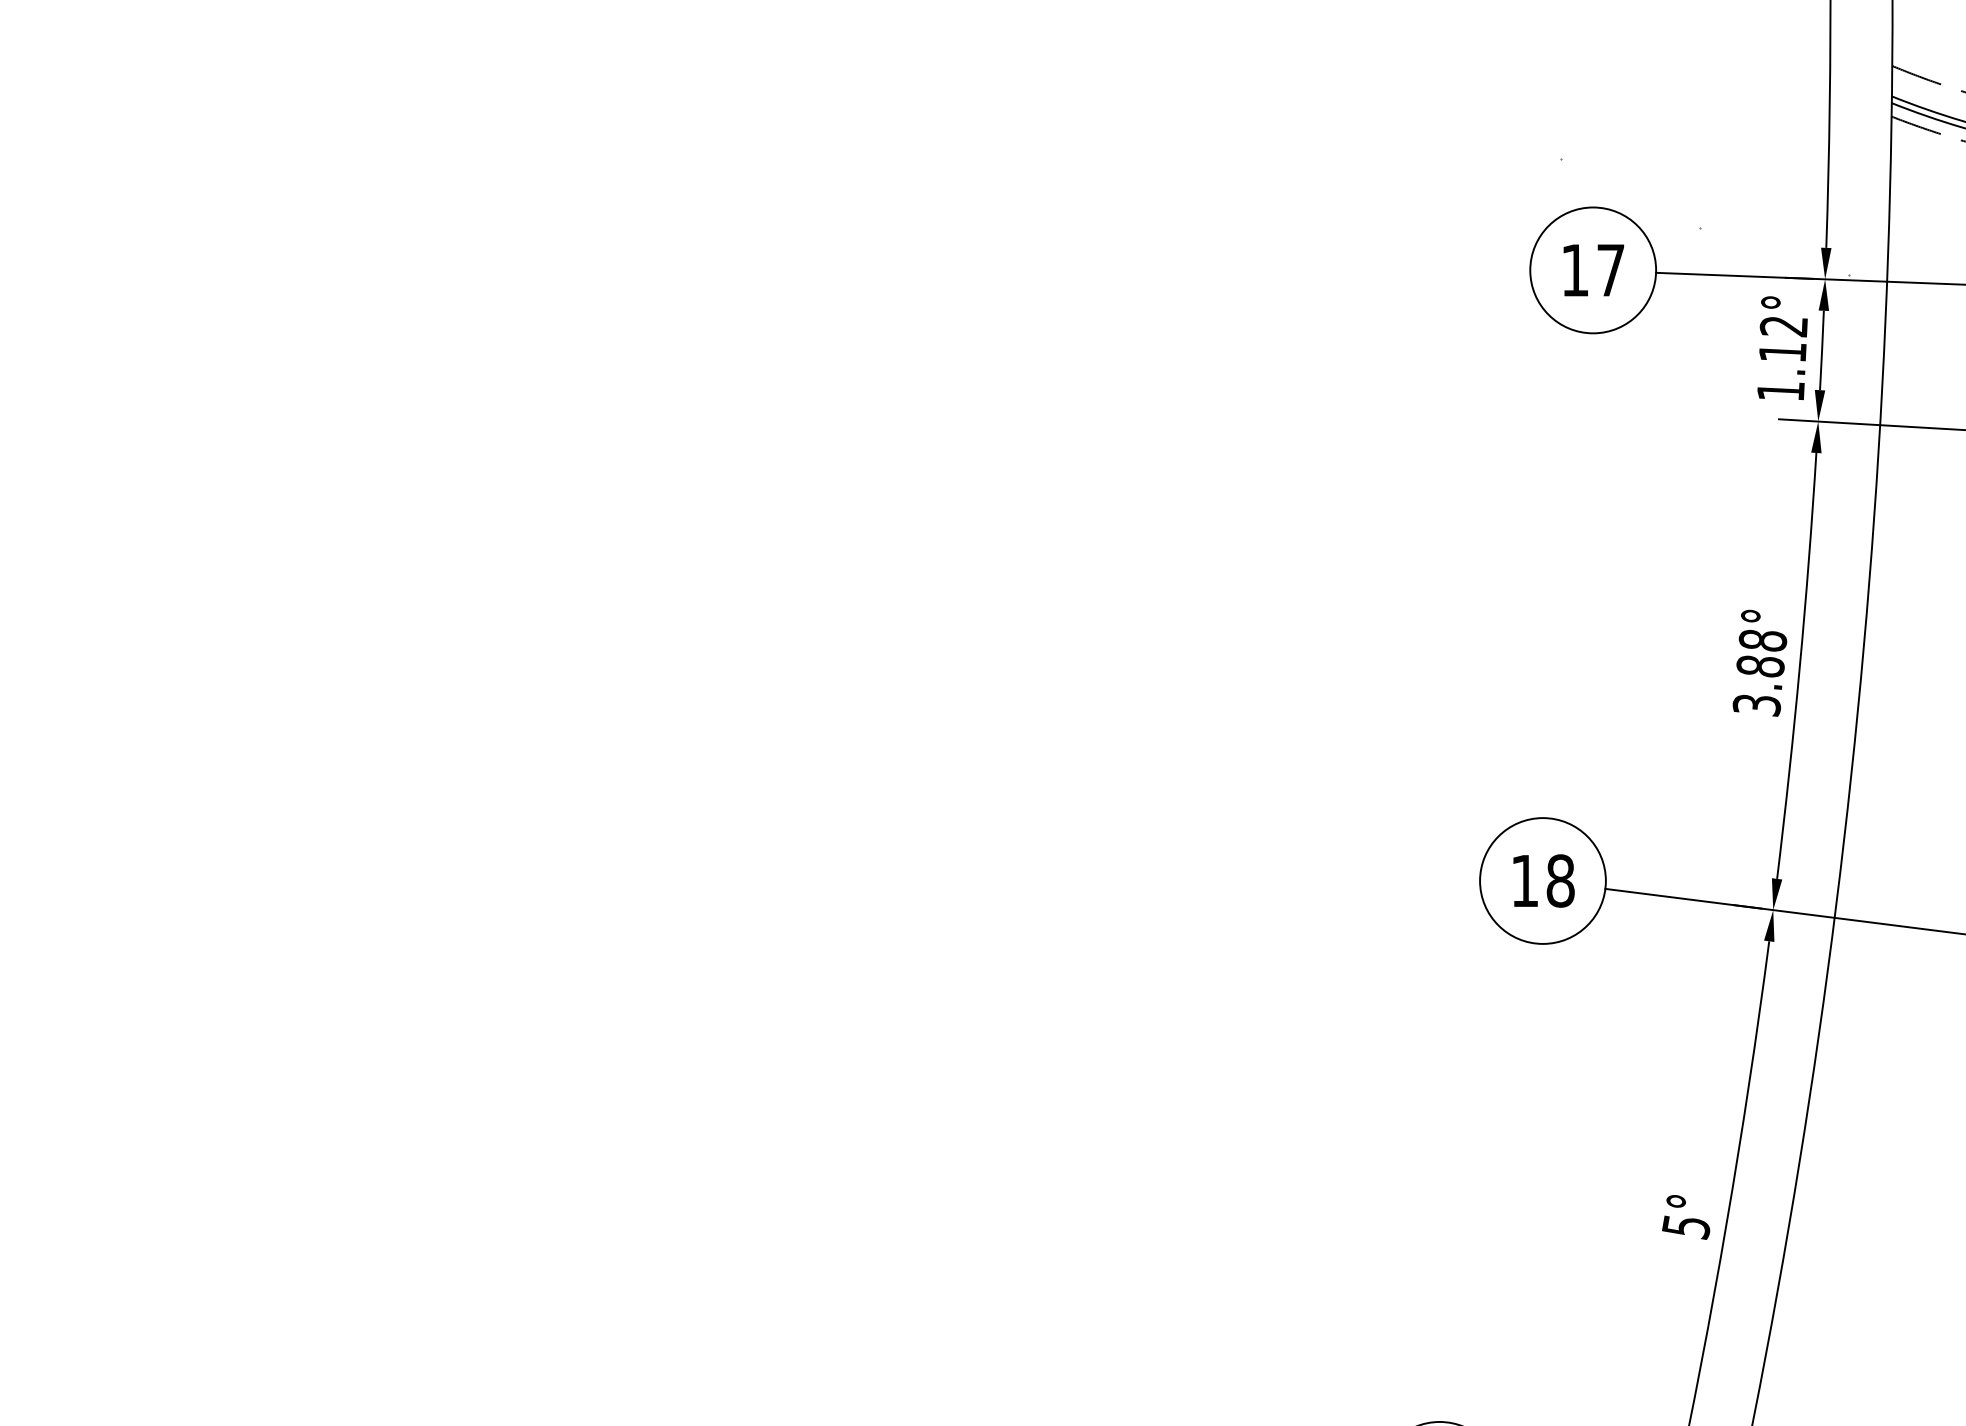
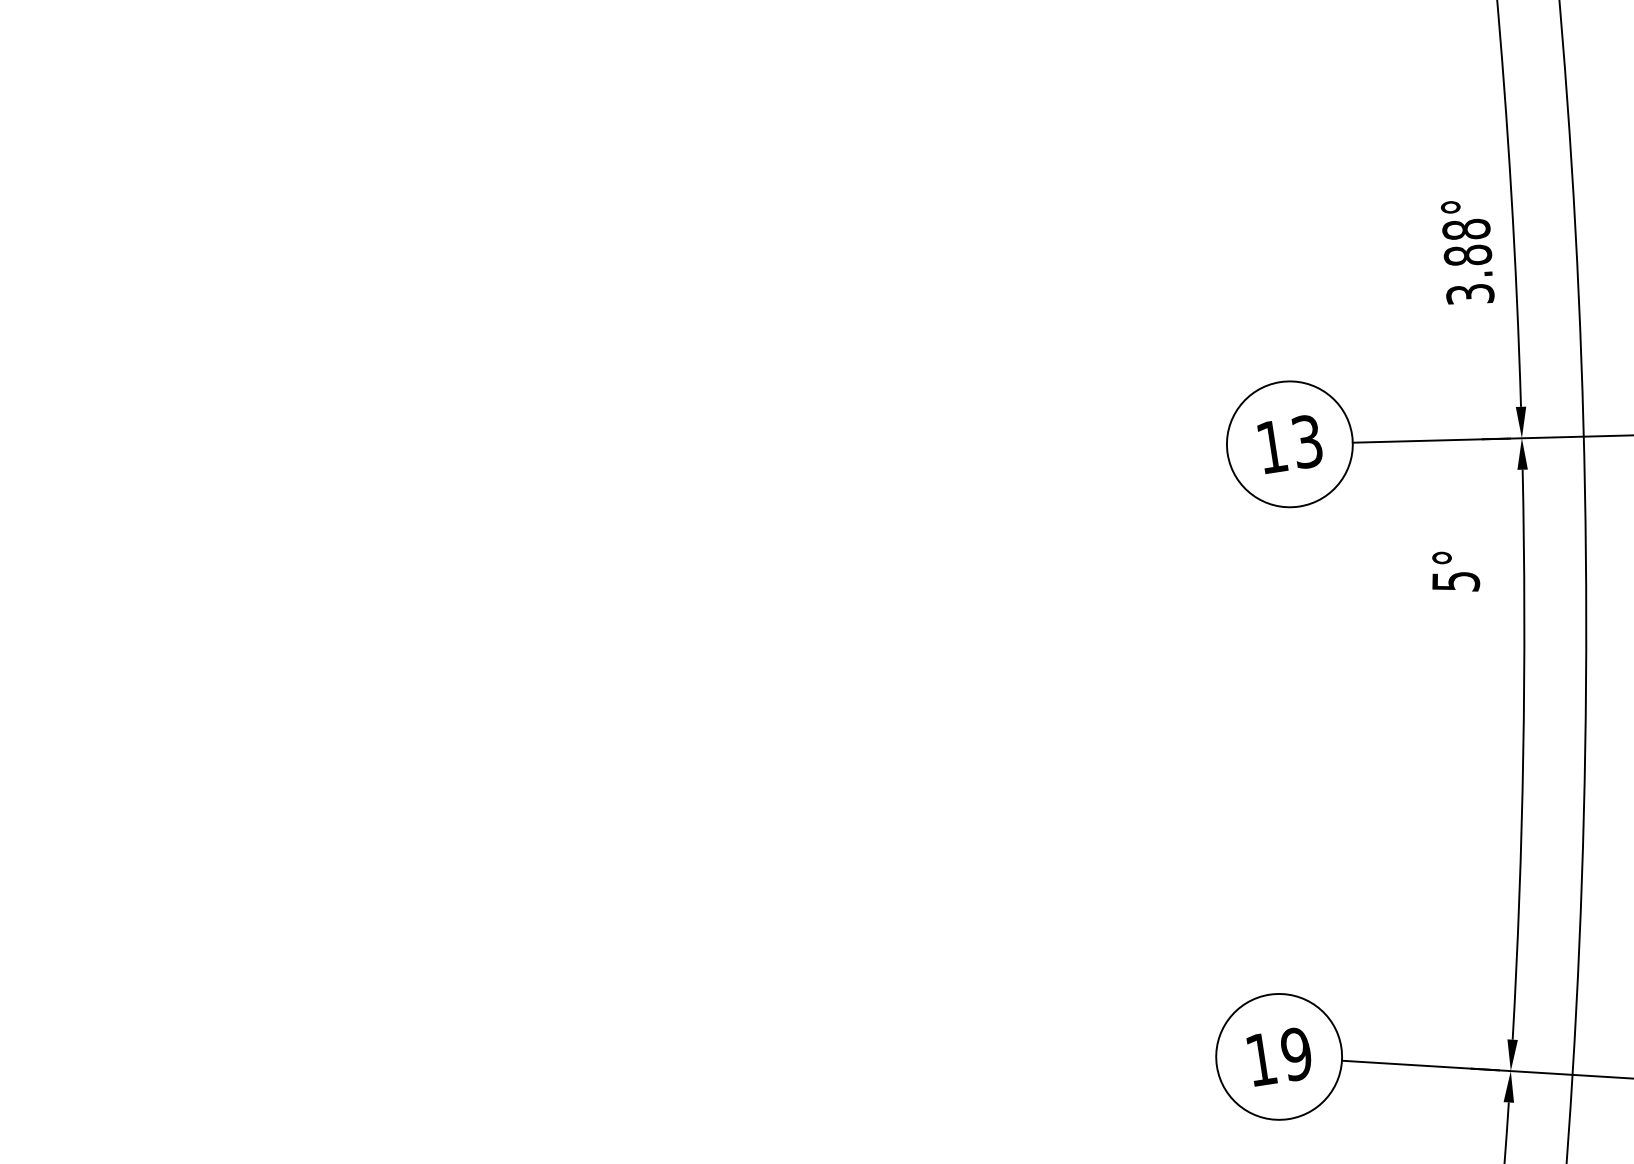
text: (1759, 662) -> (1466, 251), moved
text: (1560, 880) -> (1307, 441), 18 -> 13
text: (1686, 1217) -> (1454, 572), moved

